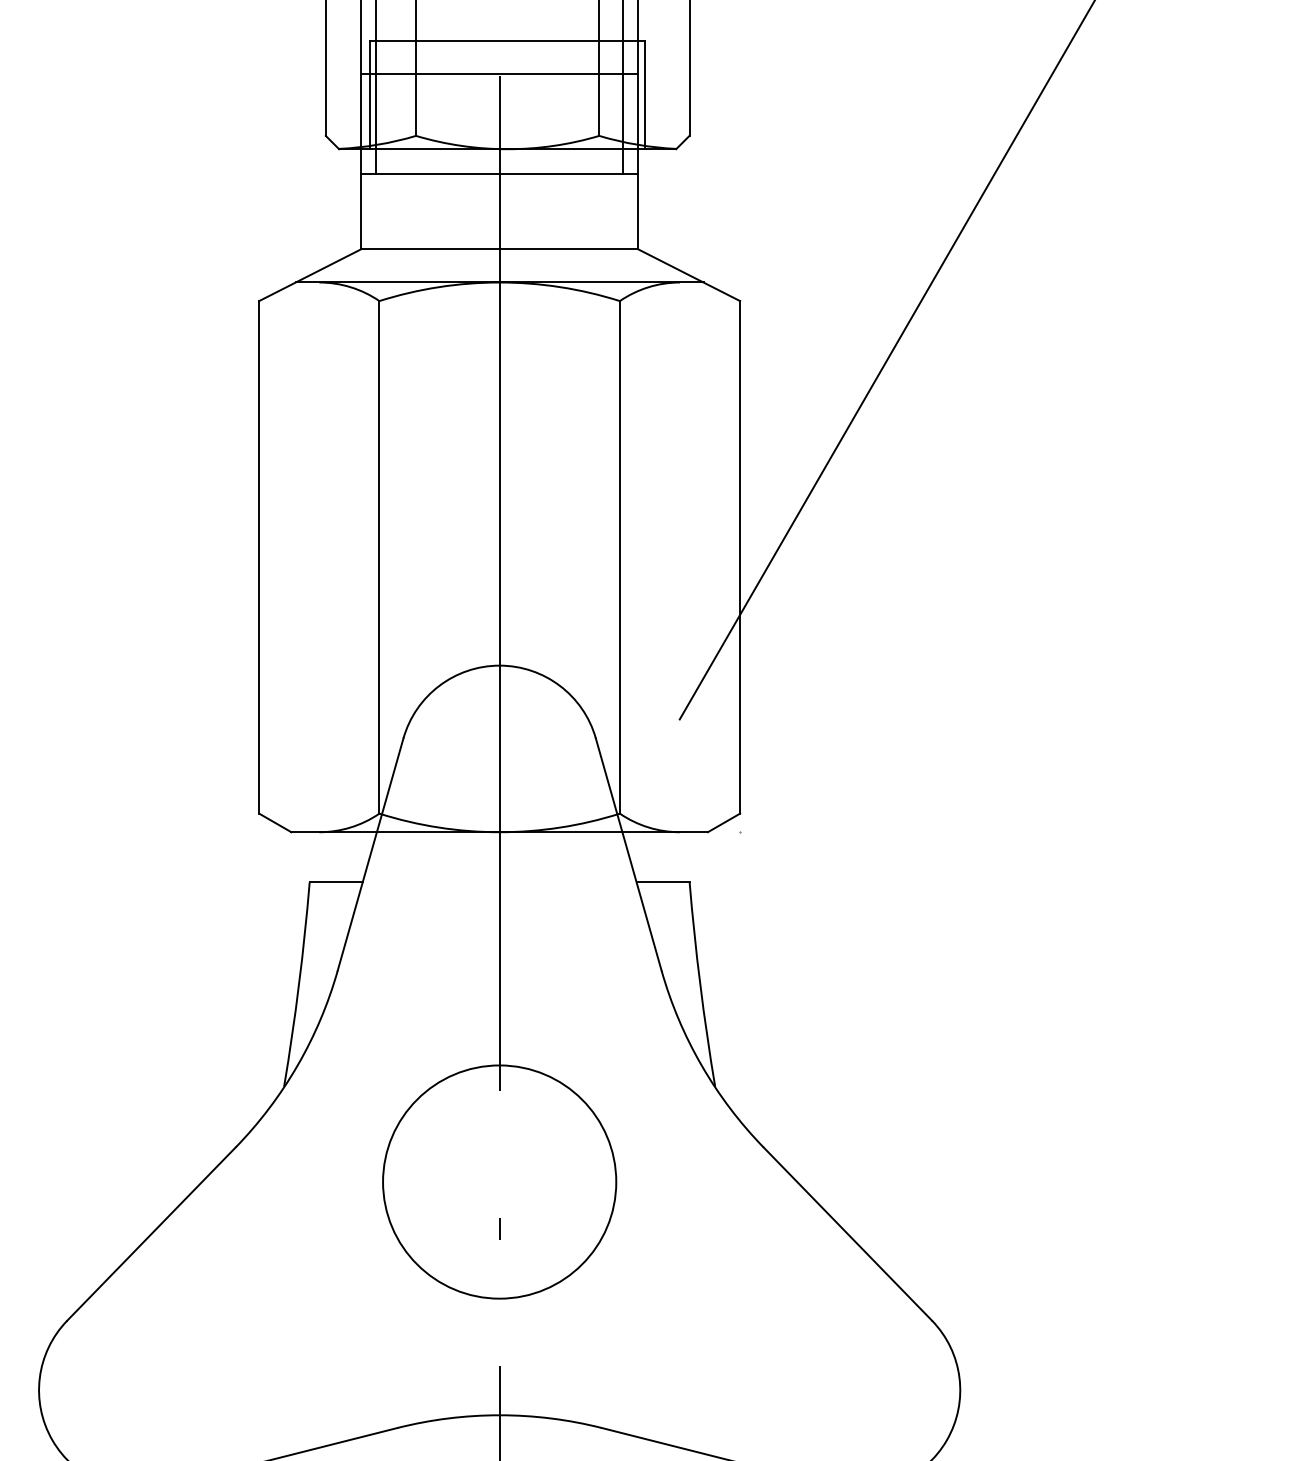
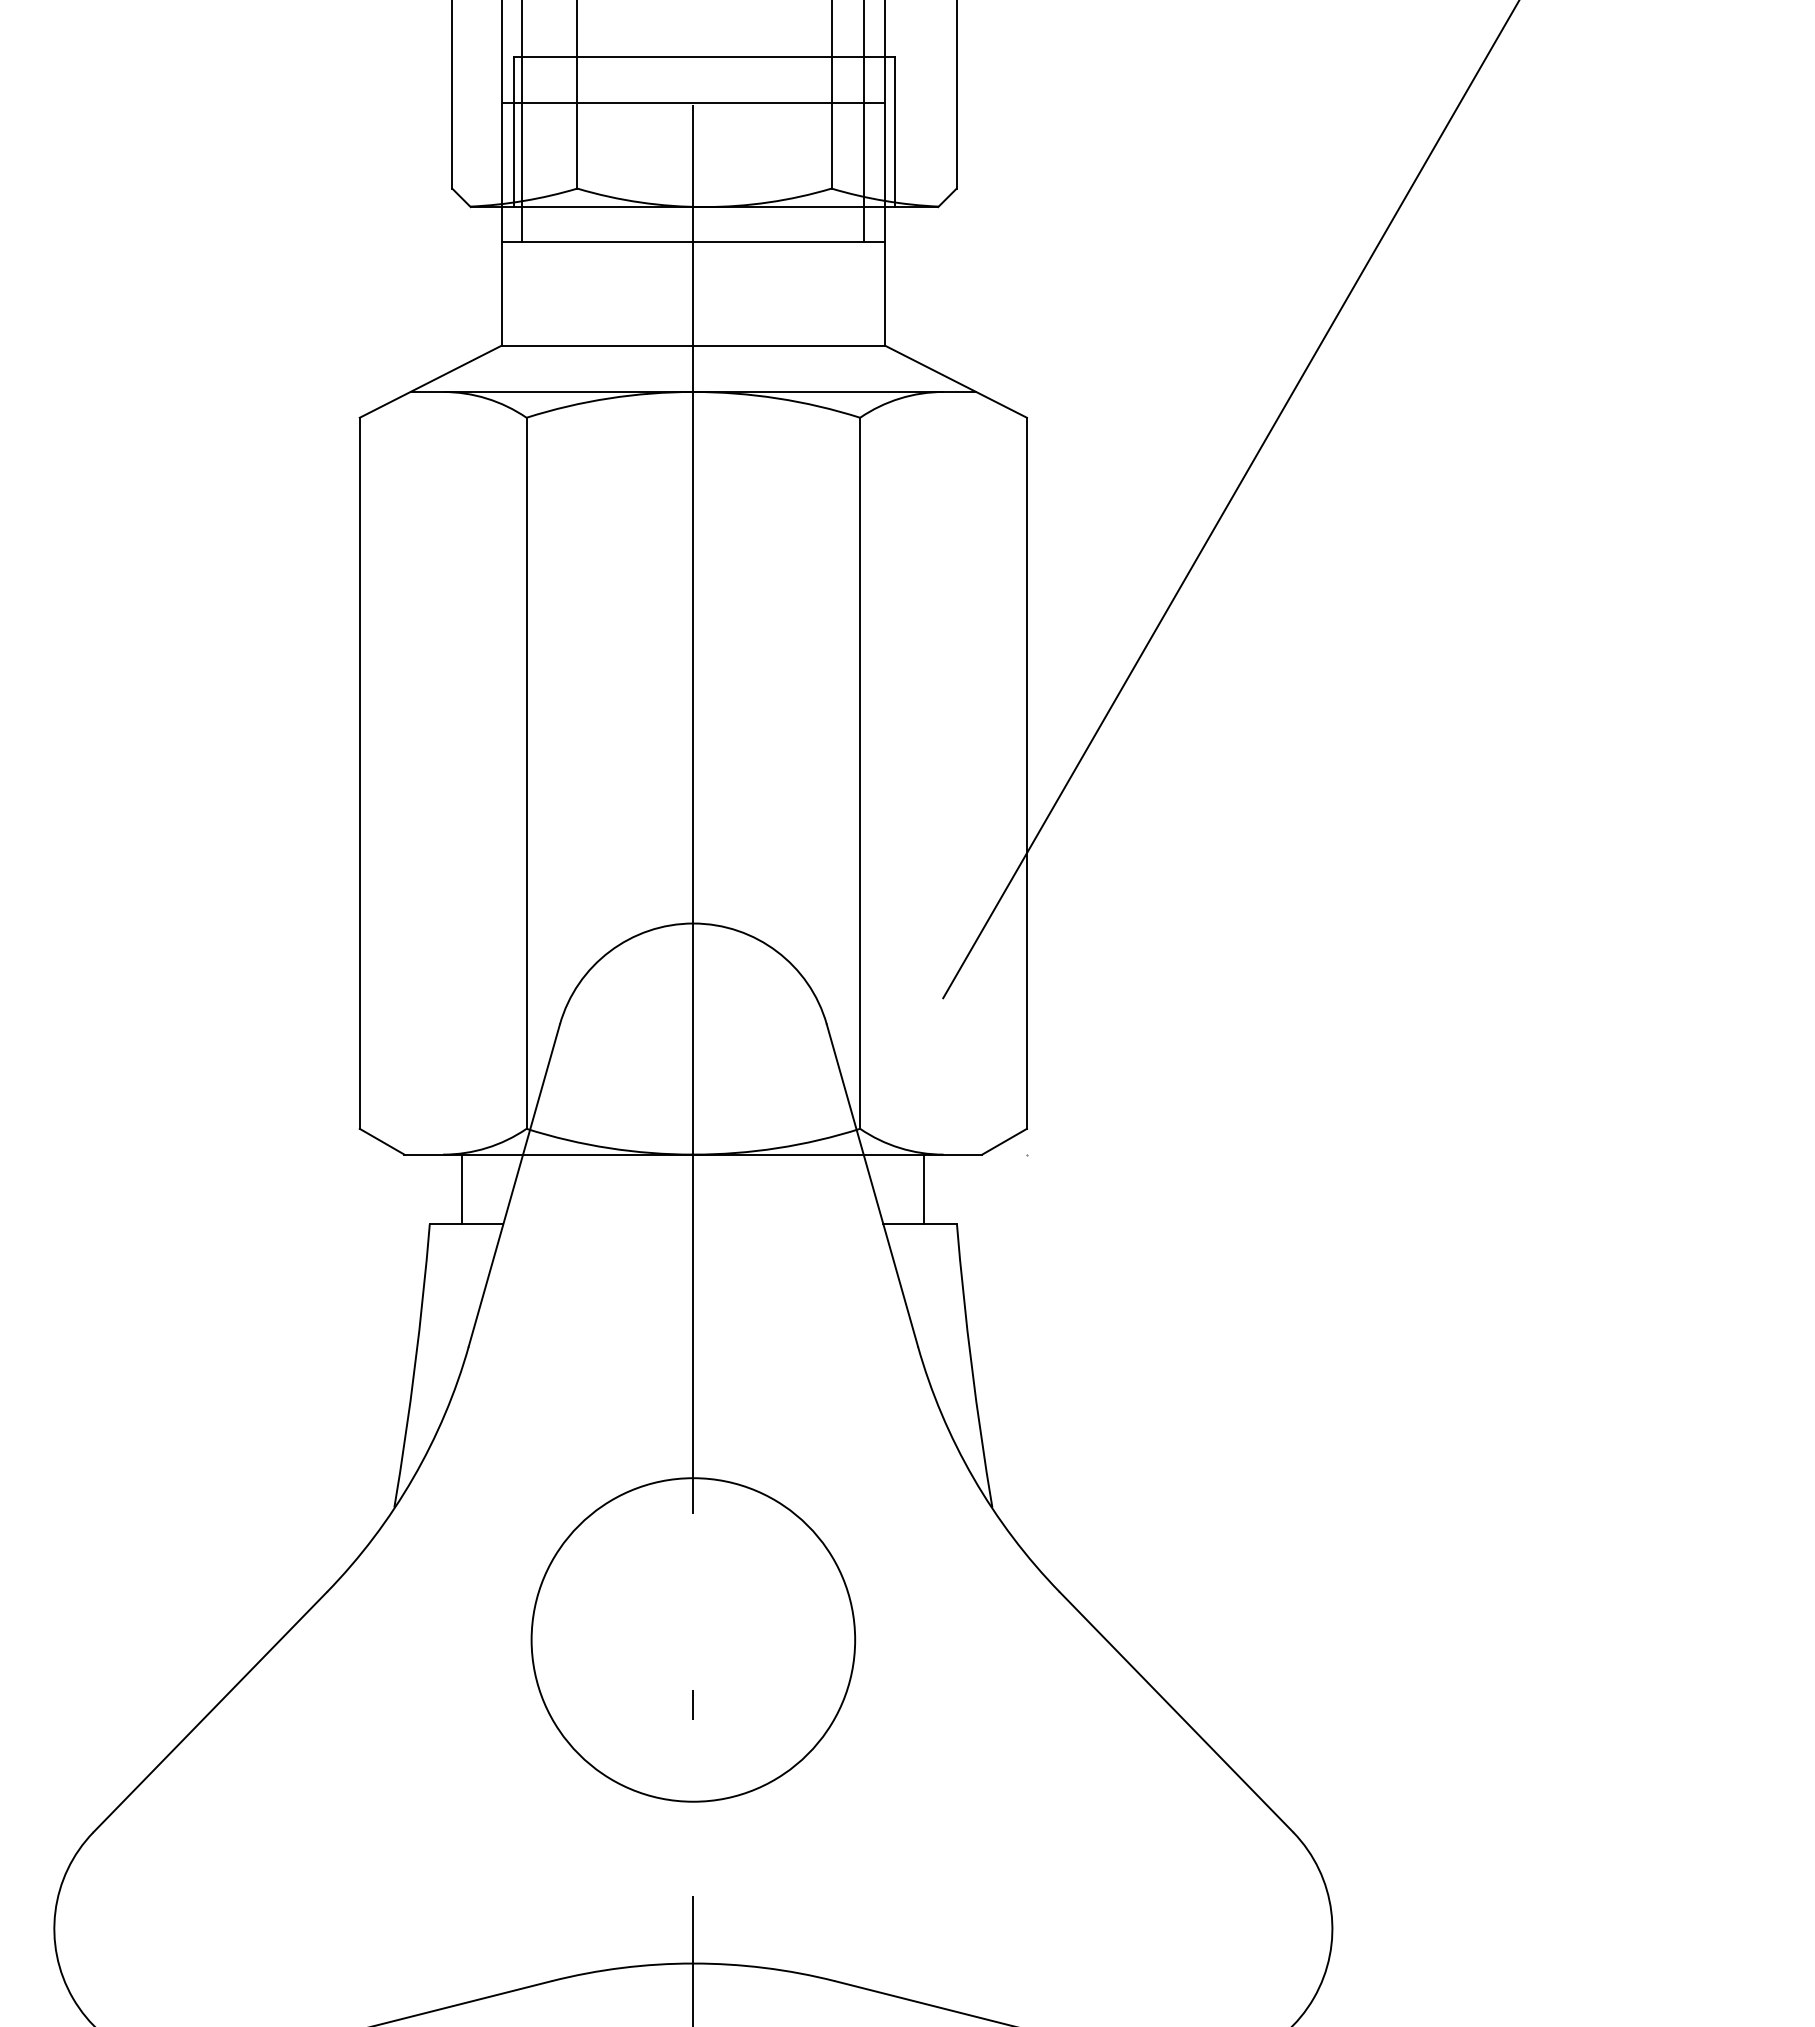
line: (333, 857) -> (462, 1189), added
line: (666, 857) -> (924, 1189), added

